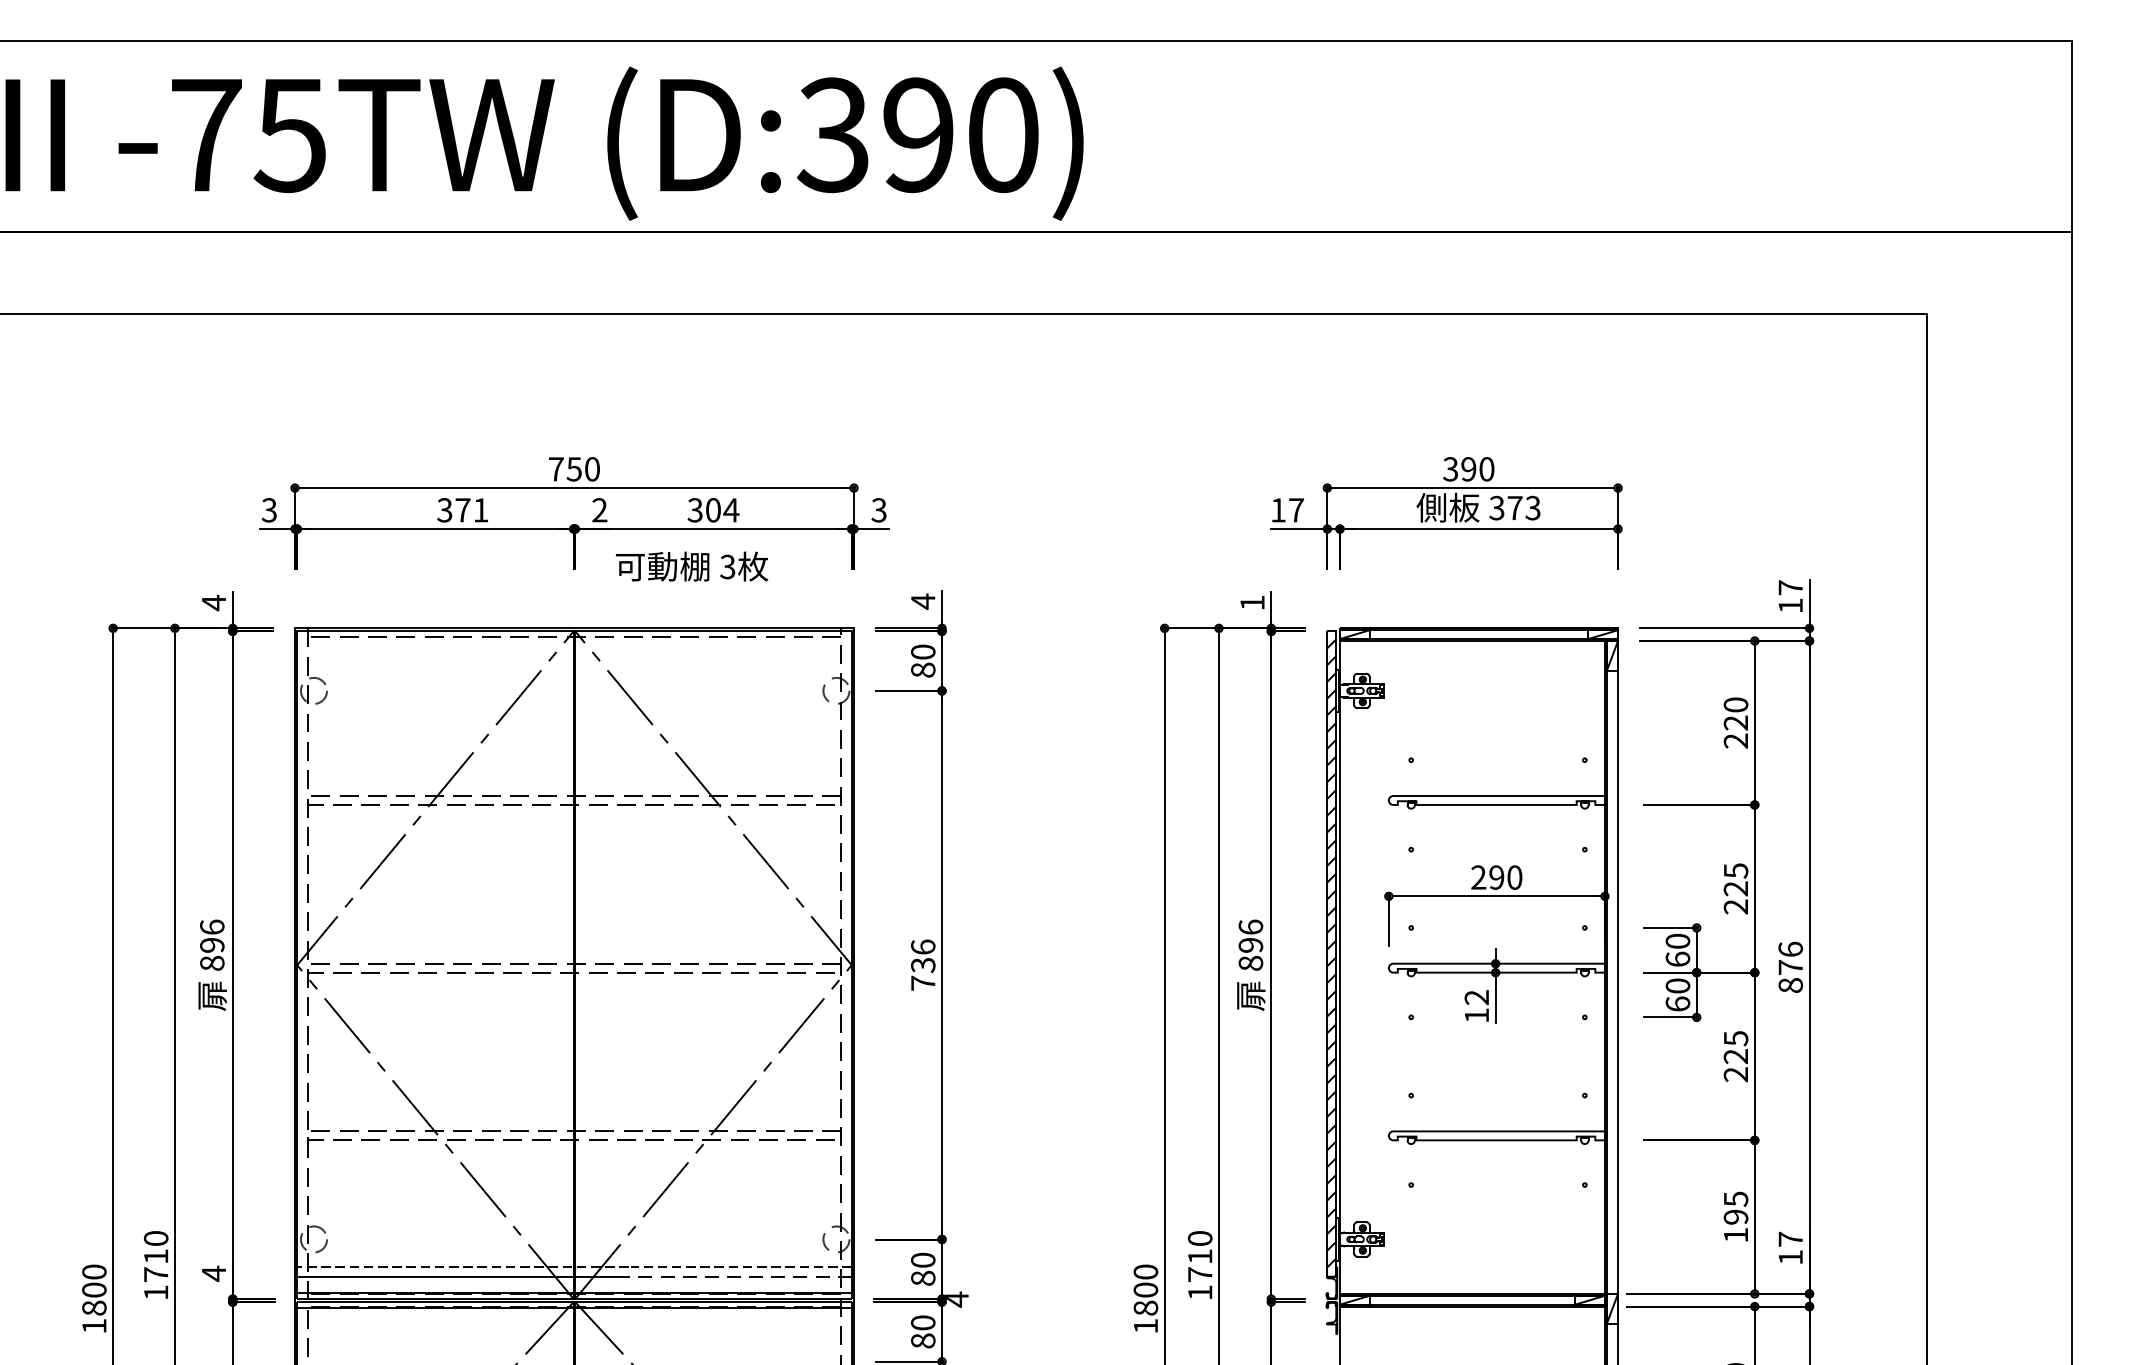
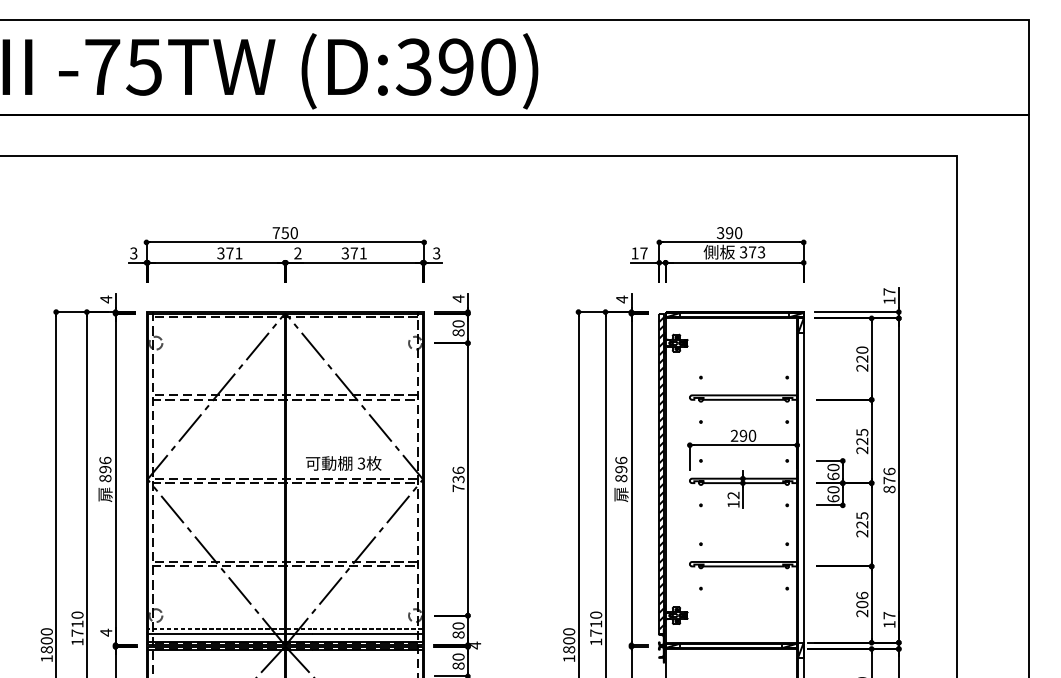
text: (721, 510) -> (358, 253), 304 -> 371
text: (691, 566) -> (343, 463), moved
text: (1253, 602) -> (622, 299), 1 -> 4
text: (1736, 1216) -> (862, 604), 195 -> 206
line: (741, 1277) -> (368, 634), dashed -> solid

